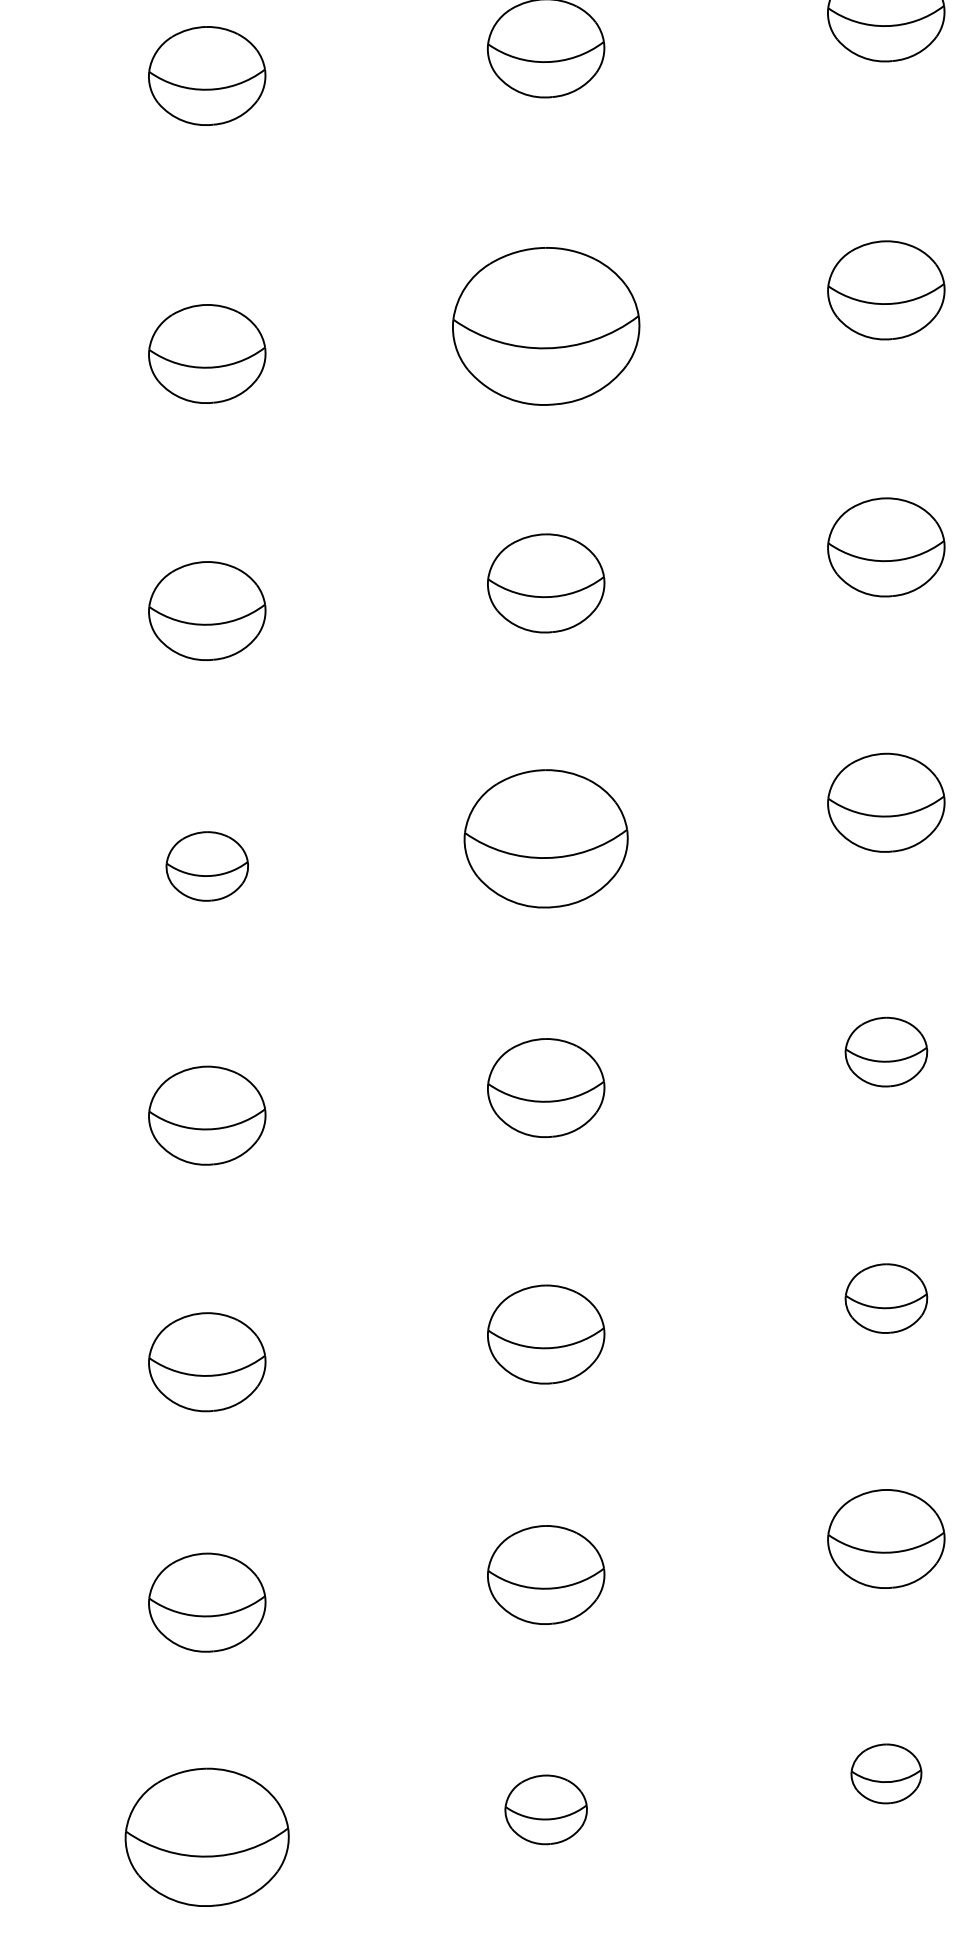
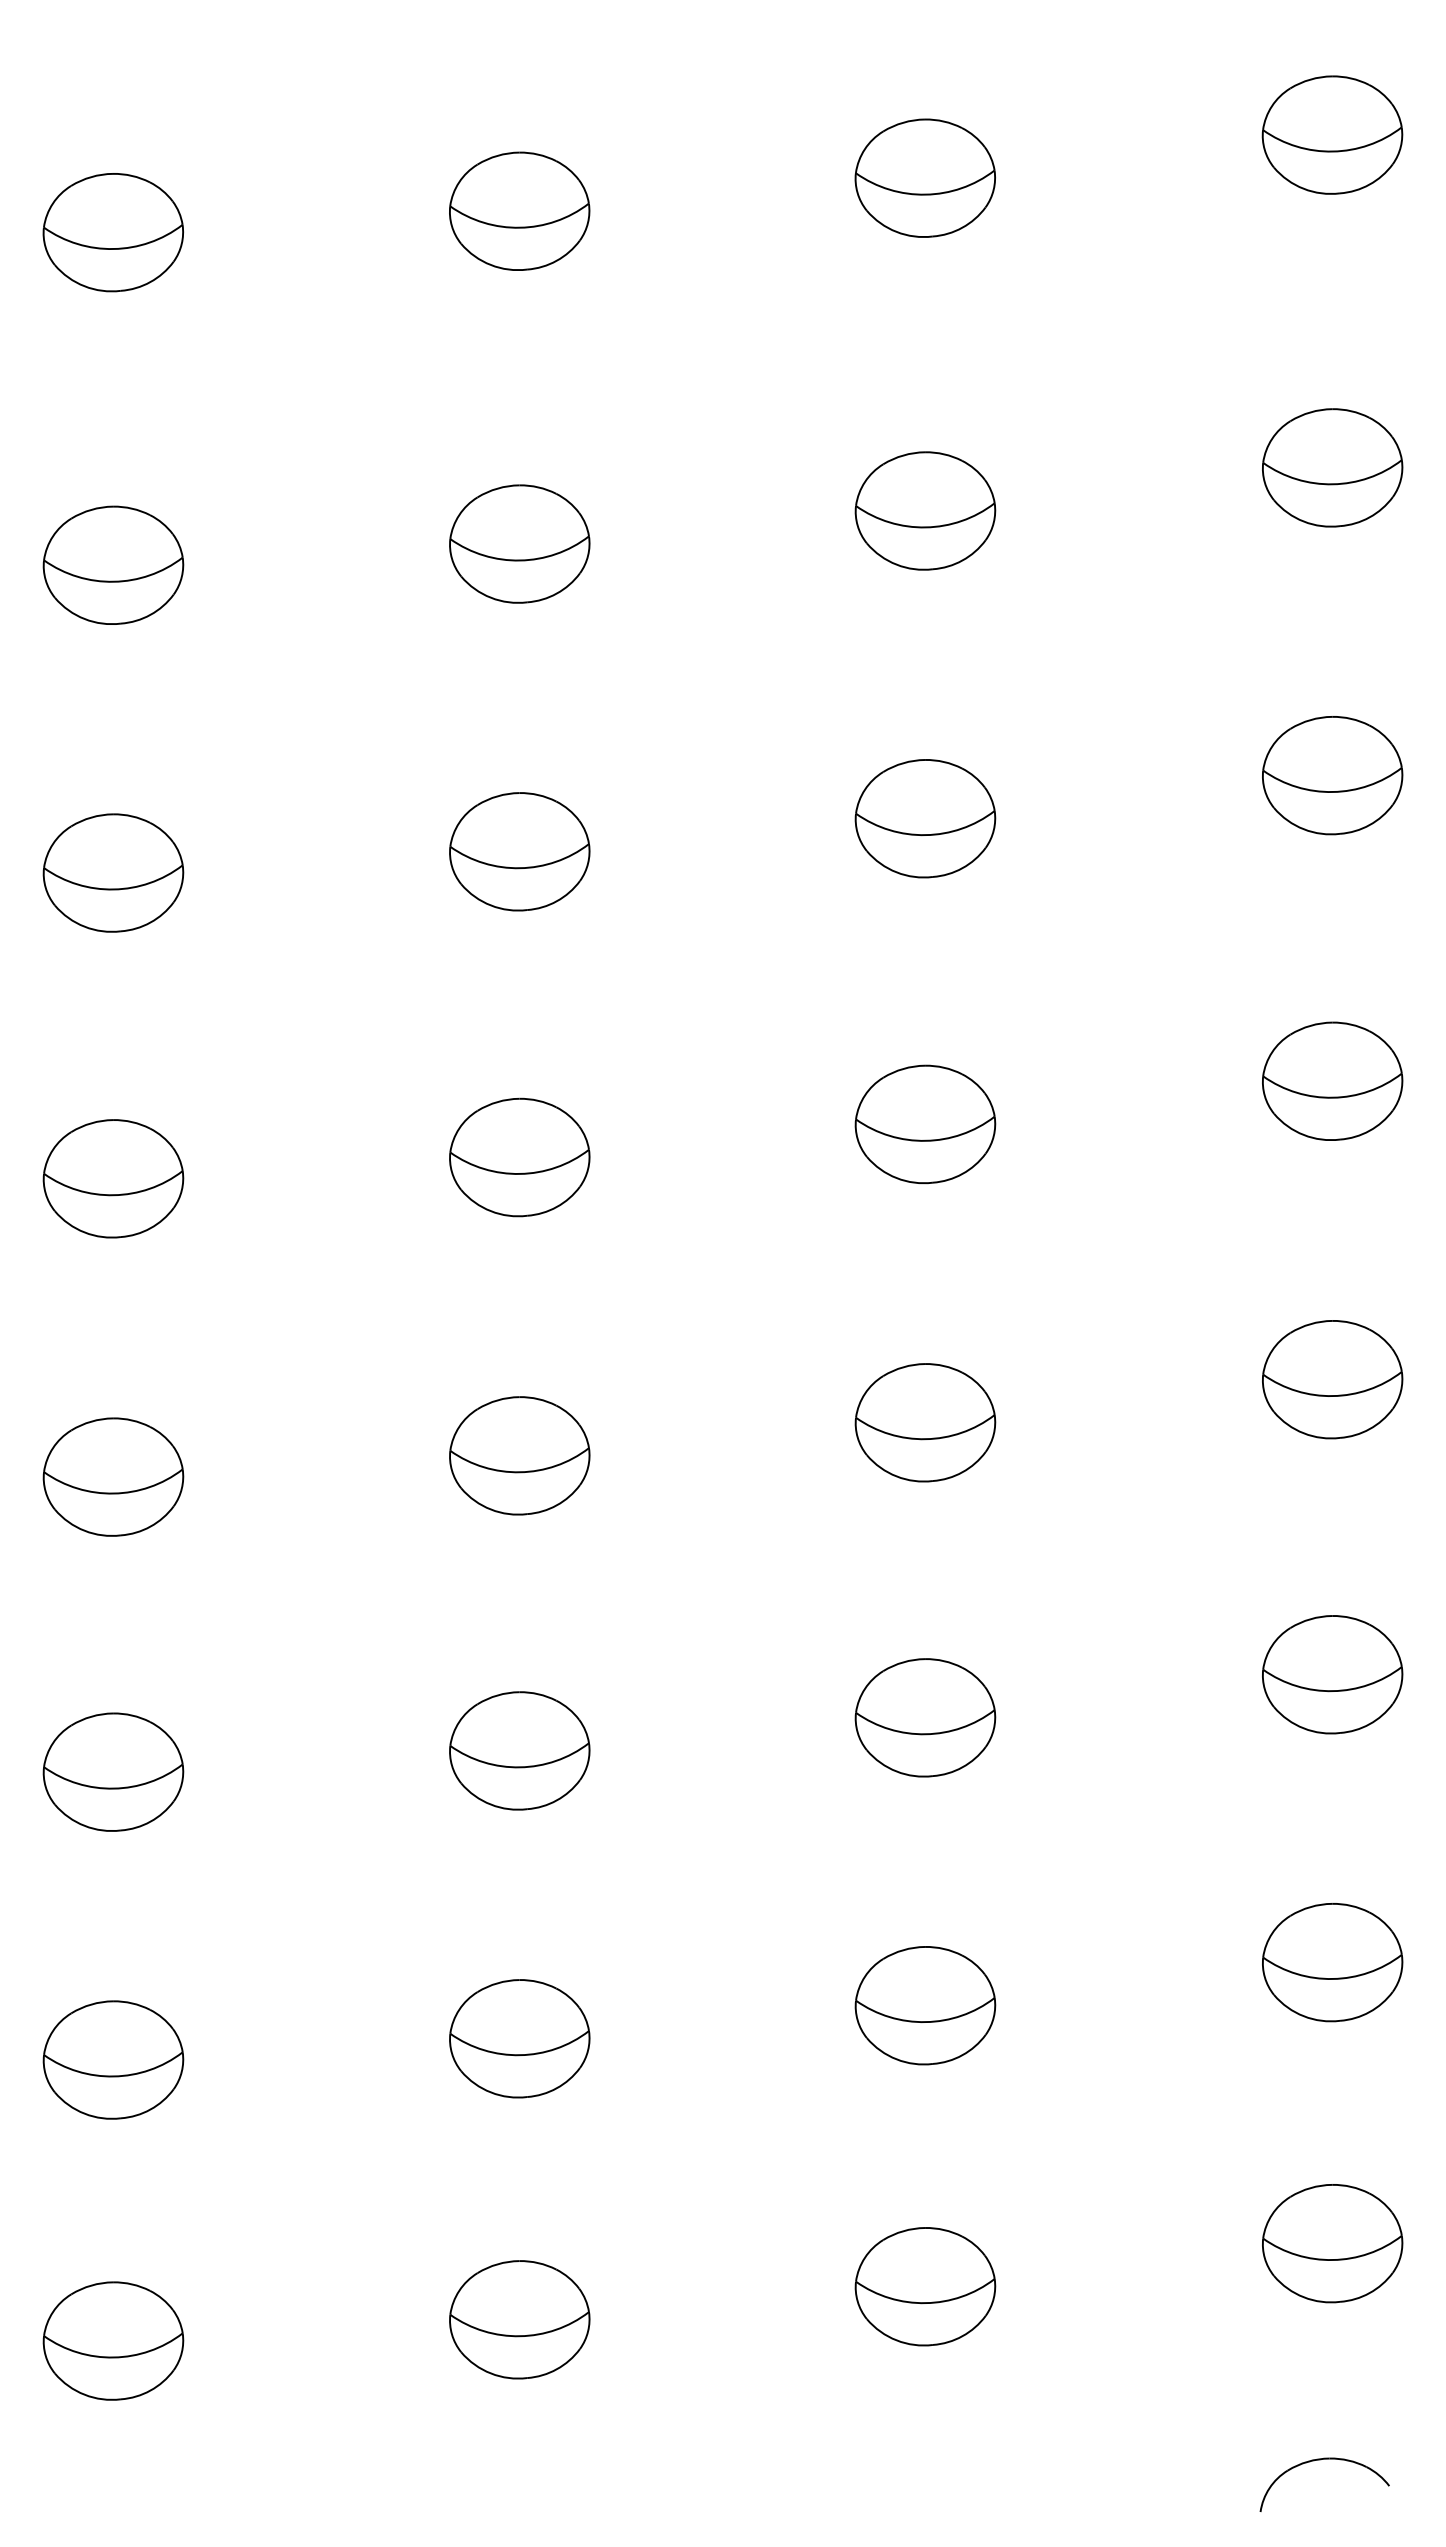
part: (546, 325) -> (925, 510), size x0.62
part: (546, 838) -> (925, 1124), size x0.71
part: (207, 866) -> (519, 1157), size x1.43
part: (886, 1051) -> (1332, 1379), size x1.43
part: (886, 1298) -> (1332, 1674), size x1.43
part: (886, 1773) -> (1332, 2243), size x1.67
part: (546, 1809) -> (925, 2286), size x1.43
part: (207, 1837) -> (519, 2319), size x0.71

